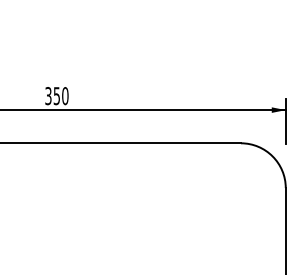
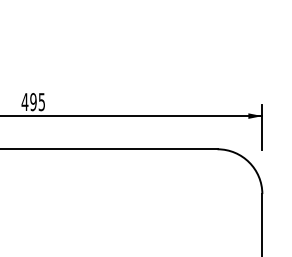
text: (56, 96) -> (33, 102), 350 -> 495

